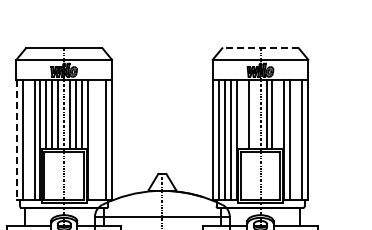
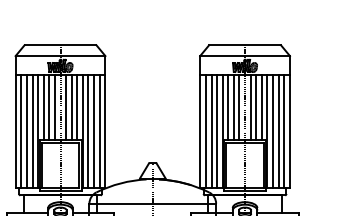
line: (260, 48) -> (245, 45), dashed -> solid
line: (242, 114) -> (228, 107), added
line: (254, 114) -> (239, 107), added
line: (278, 114) -> (261, 107), added
line: (28, 139) -> (26, 131), added
line: (93, 139) -> (88, 131), added
line: (99, 139) -> (93, 131), added
line: (296, 139) -> (278, 131), added
line: (16, 140) -> (15, 131), dashed -> solid

